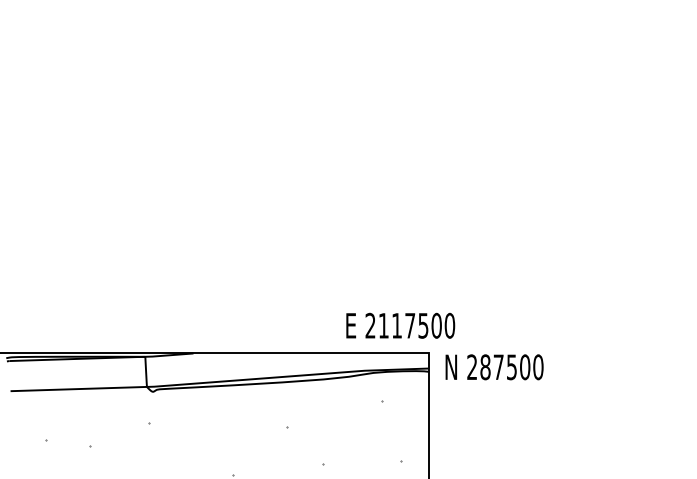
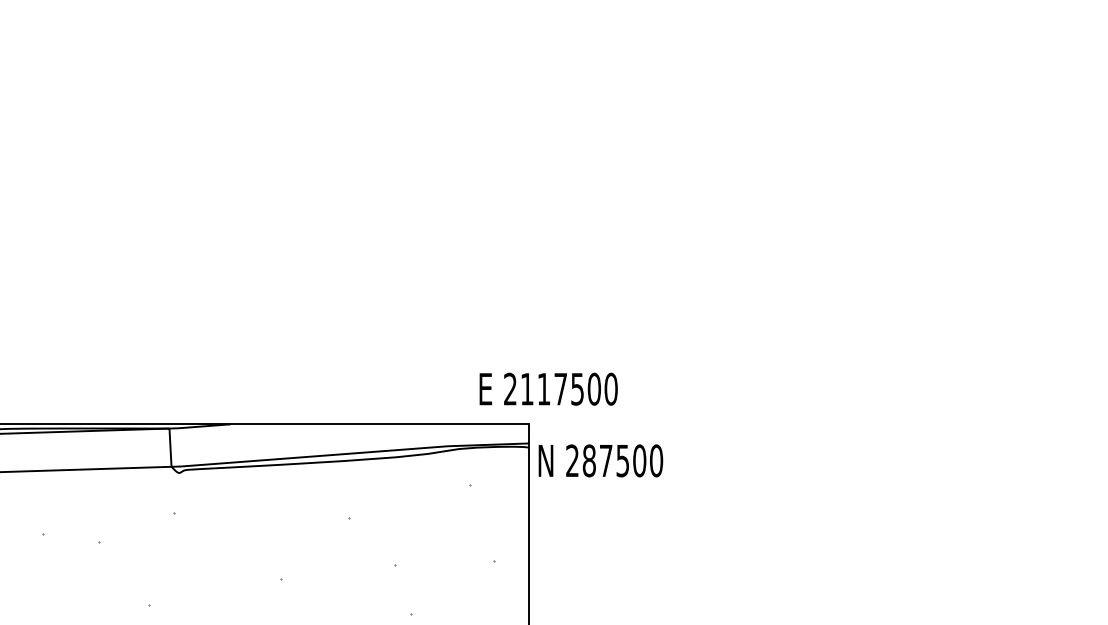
text: (400, 325) -> (548, 388), moved
text: (494, 366) -> (600, 460), moved

